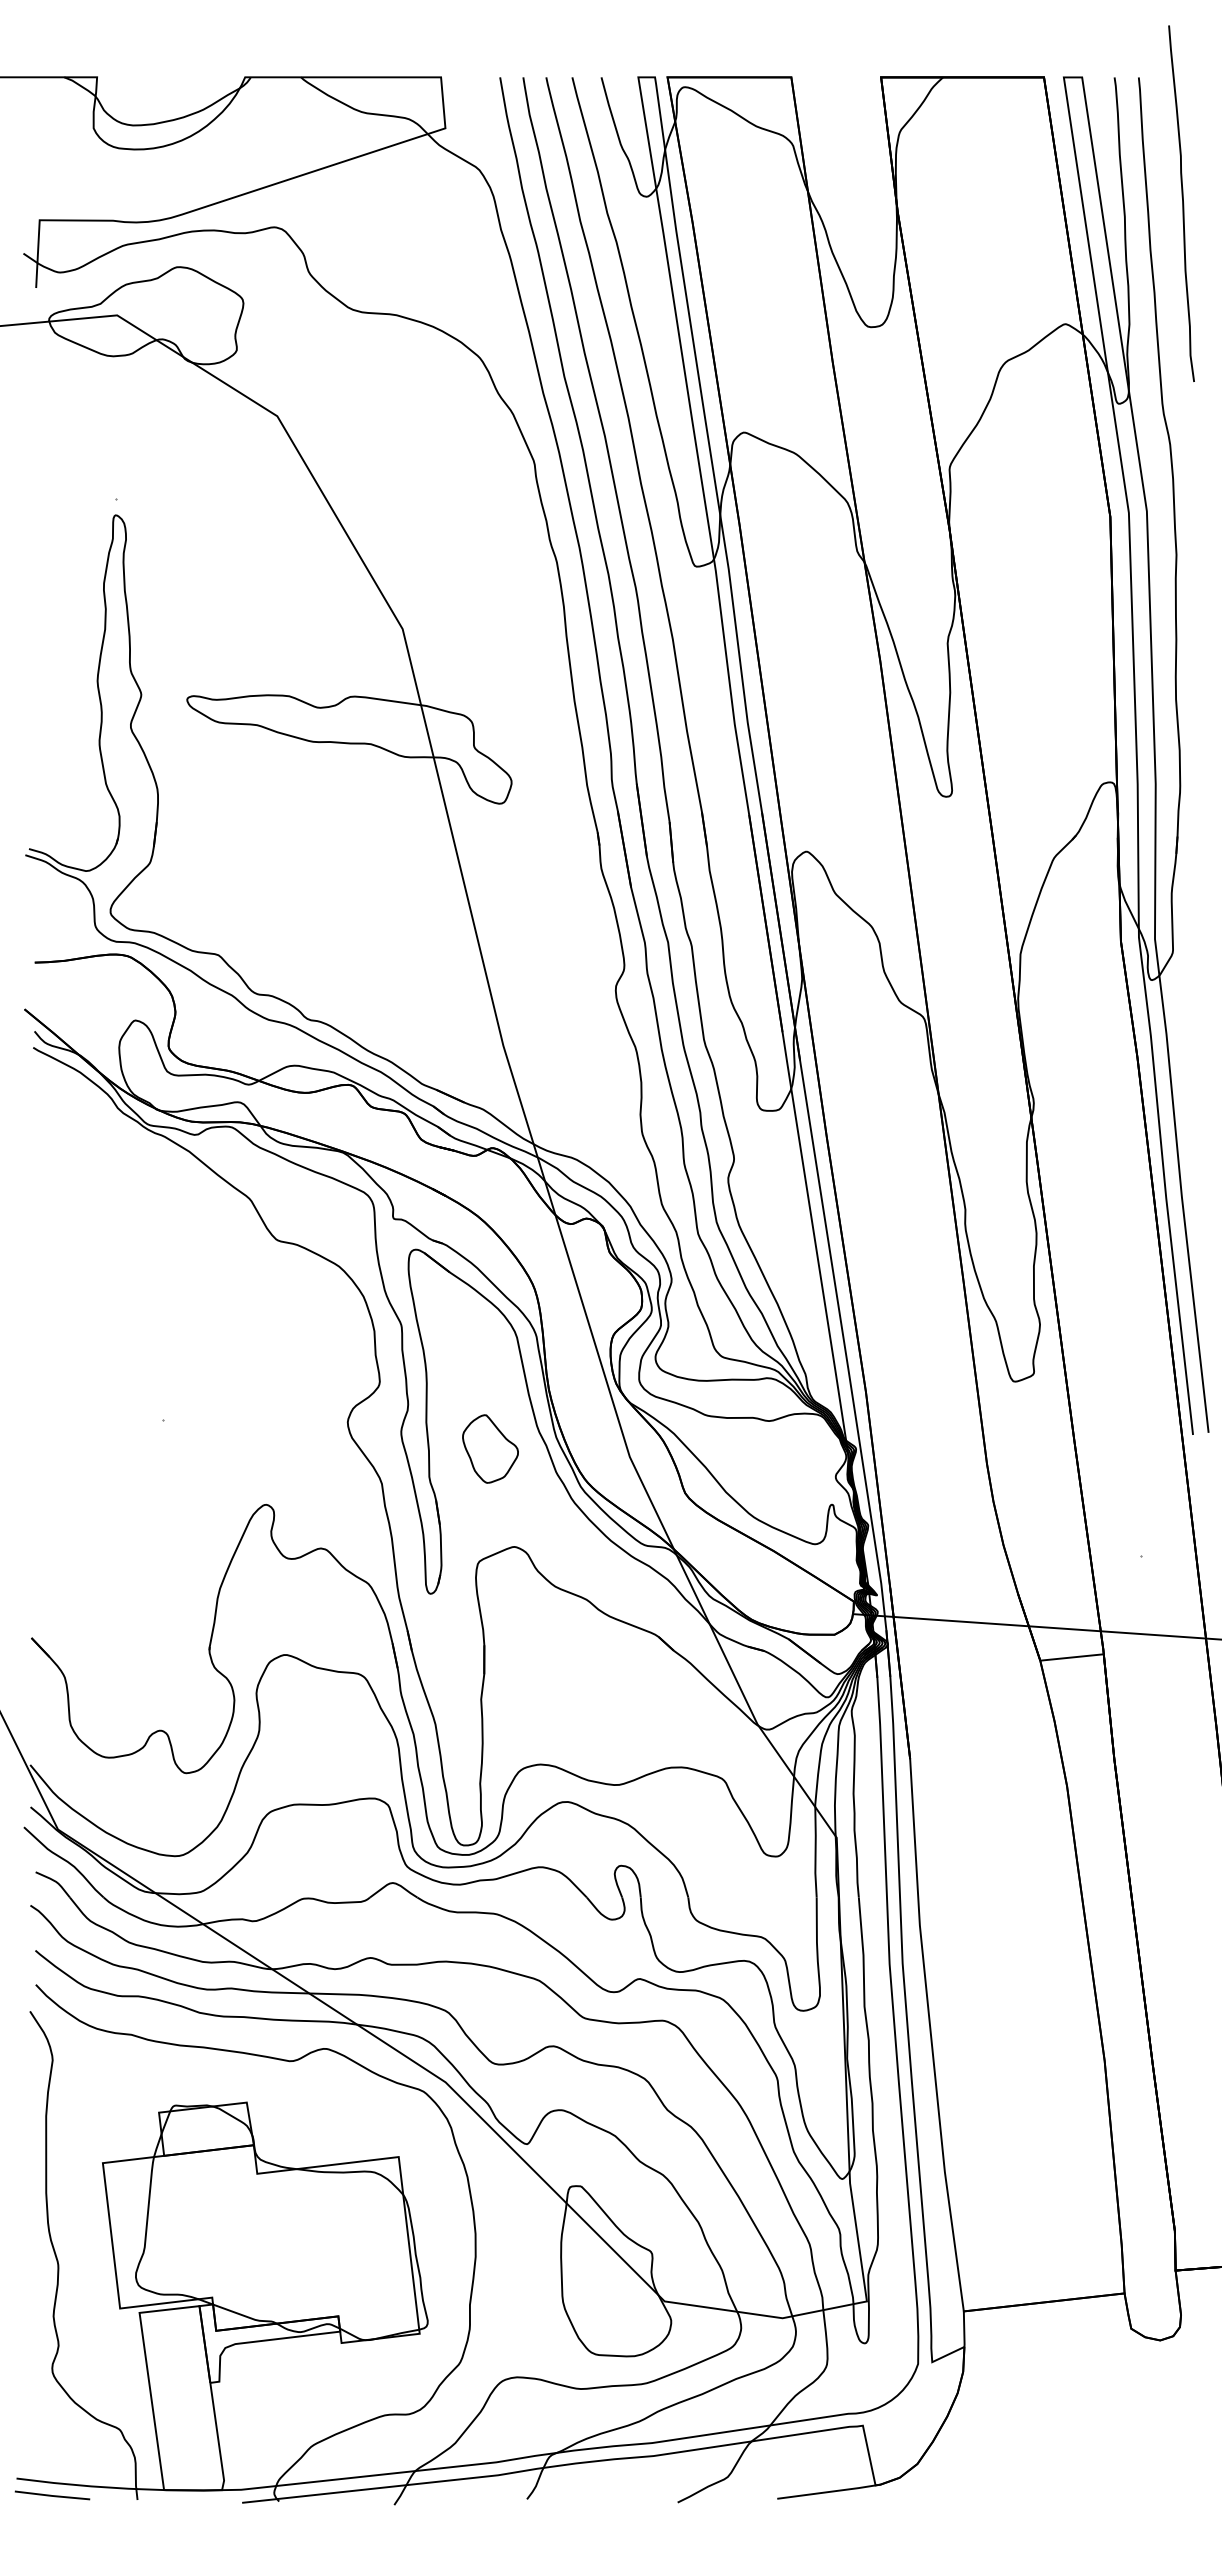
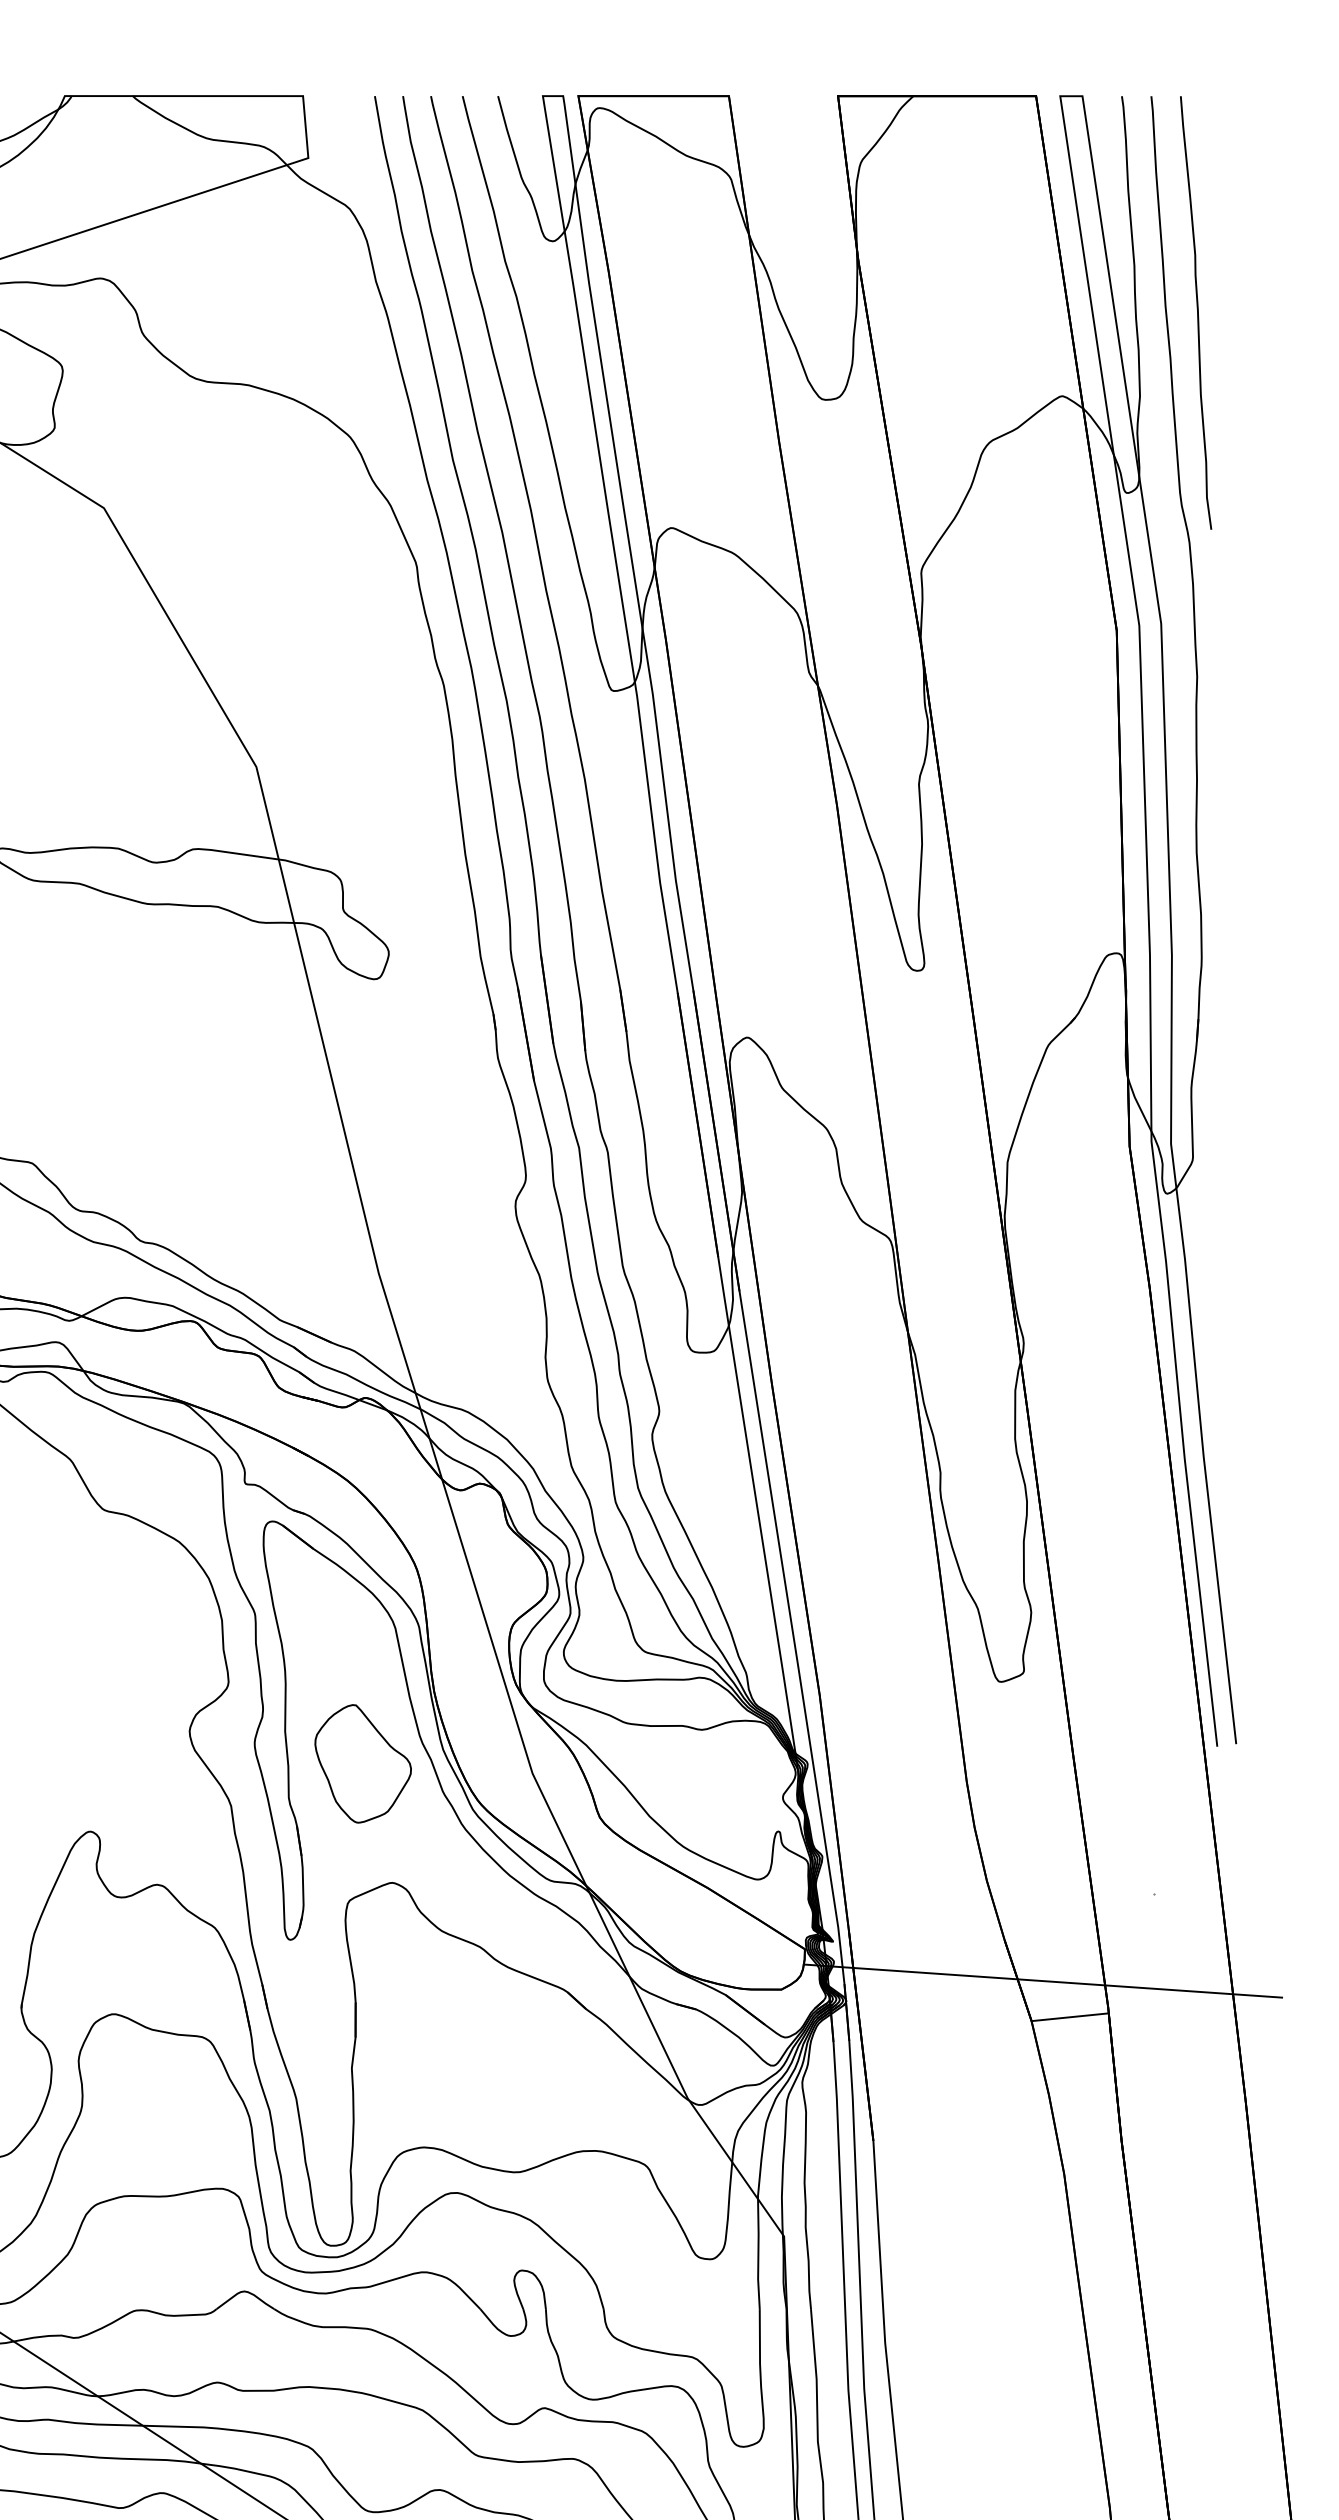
curve: (1182, 203) -> (1197, 312), moved
part: (490, 1448) -> (363, 1763), size x1.43

